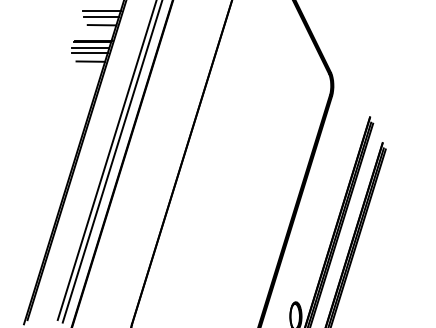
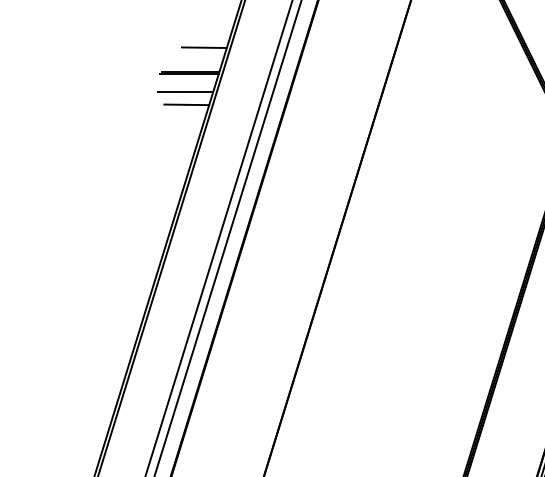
line: (101, 11) -> (203, 26), removed
line: (100, 16) -> (201, 34), removed
line: (90, 47) -> (186, 82), removed

